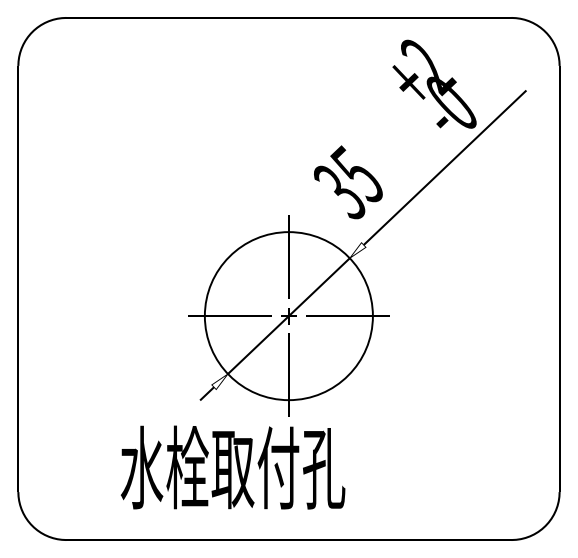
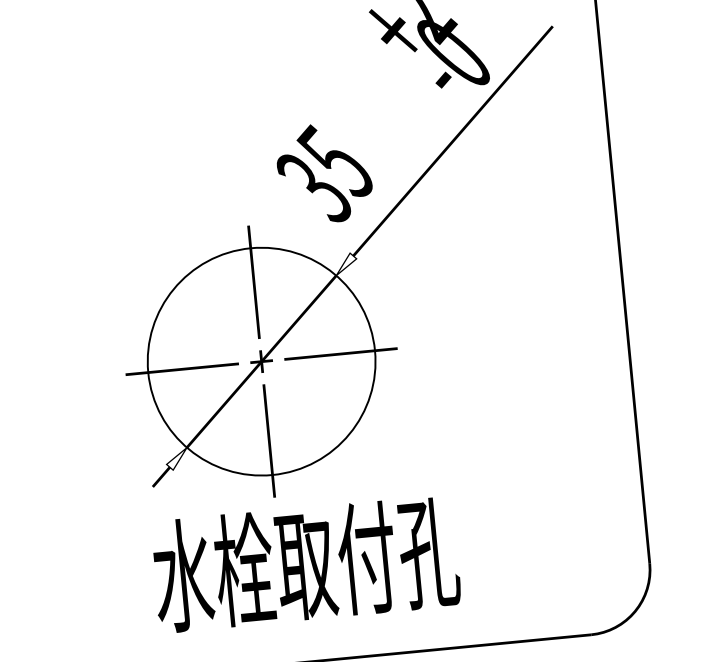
text: (232, 467) -> (305, 563), moved

